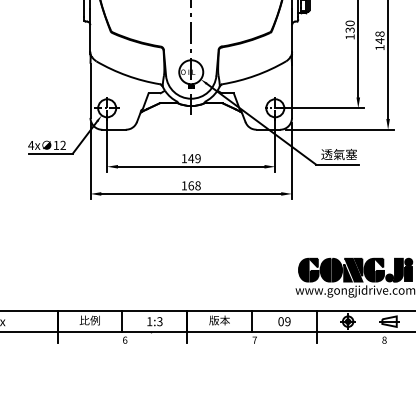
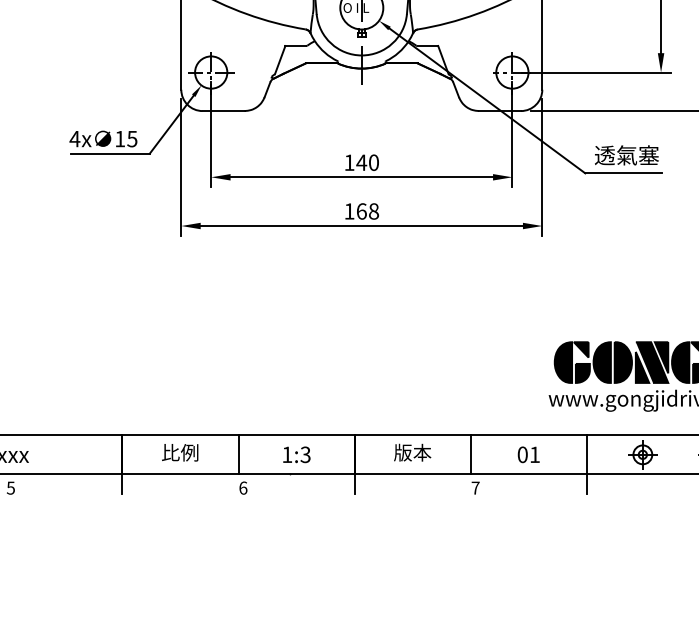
text: (62, 144) -> (131, 137), 12 -> 15
text: (197, 158) -> (373, 162), 149 -> 140
text: (287, 321) -> (534, 454), 09 -> 01

